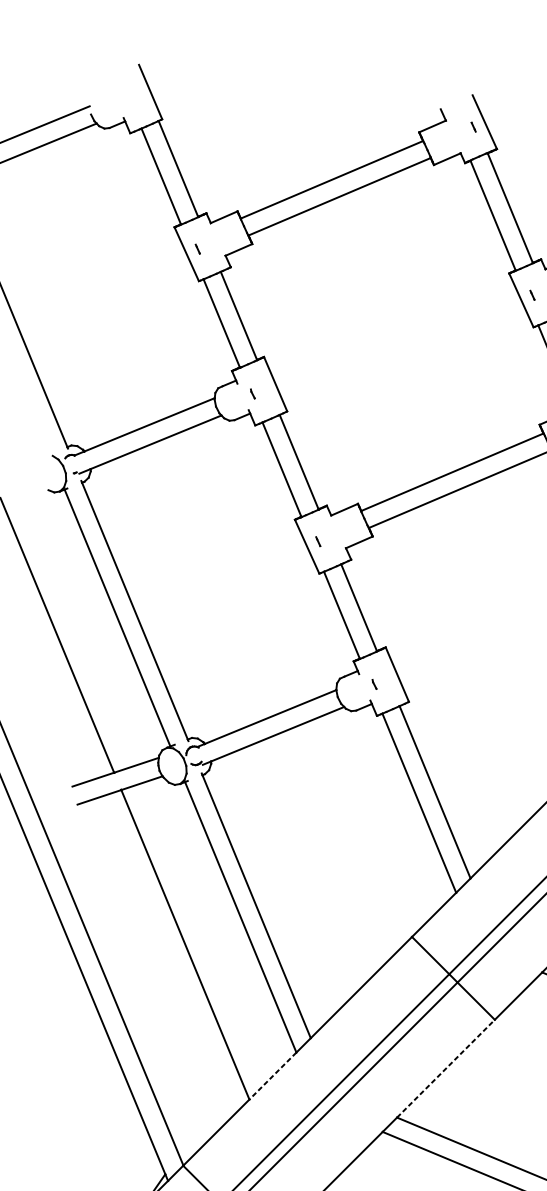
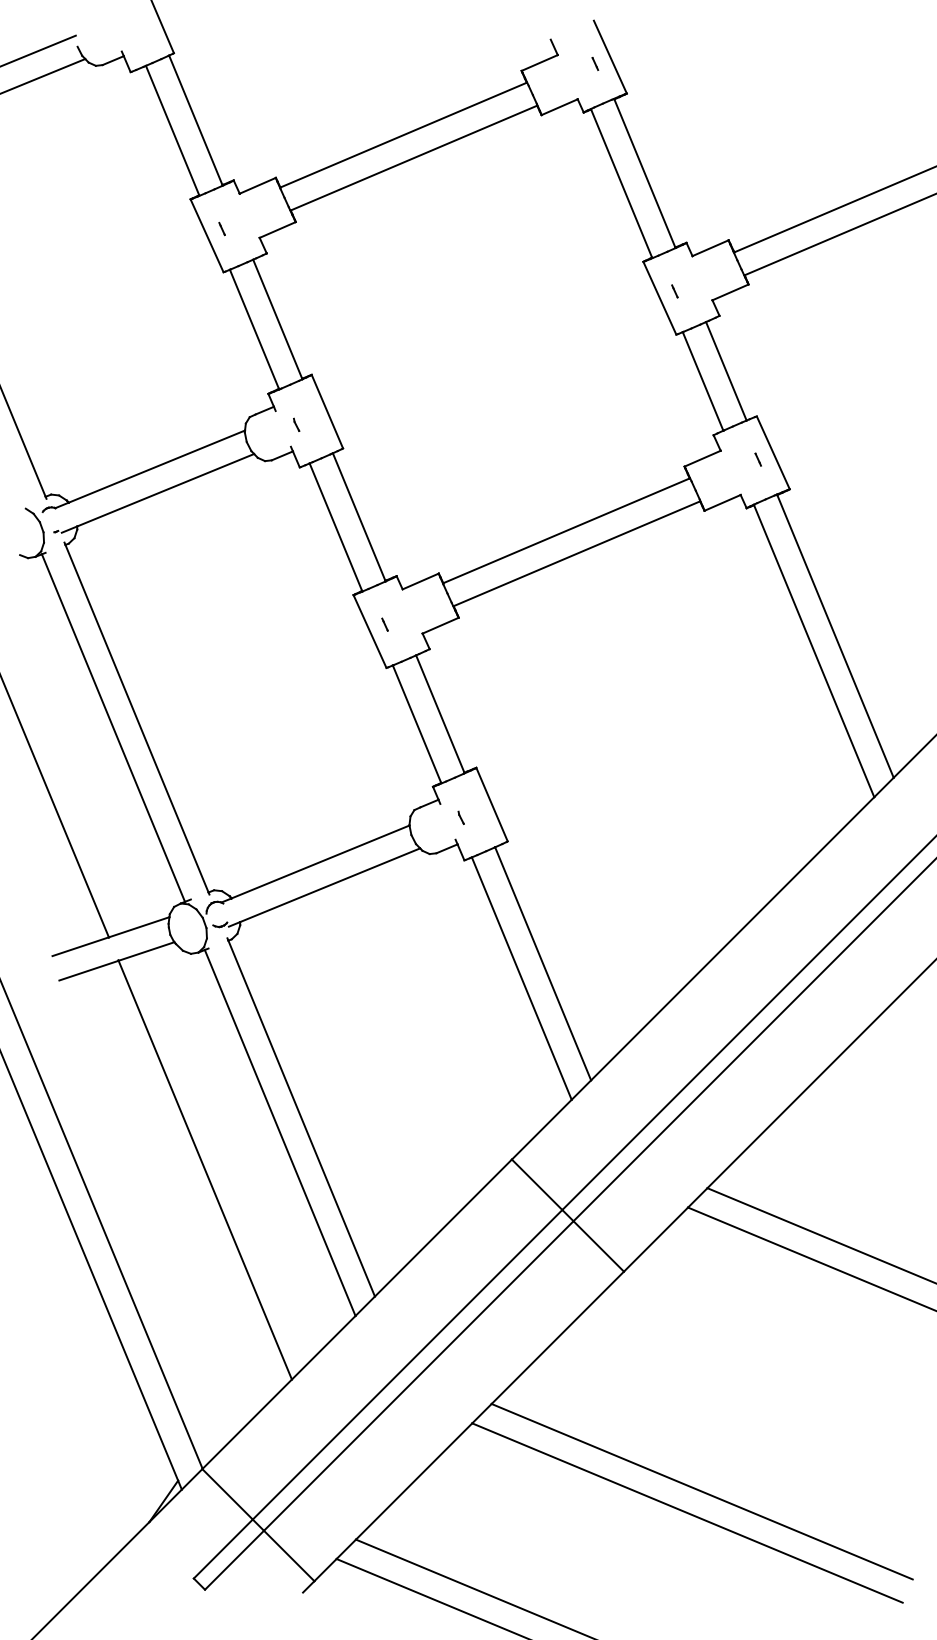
line: (445, 1068) -> (557, 1337), dashed -> solid
line: (272, 1075) -> (323, 1347), dashed -> solid

